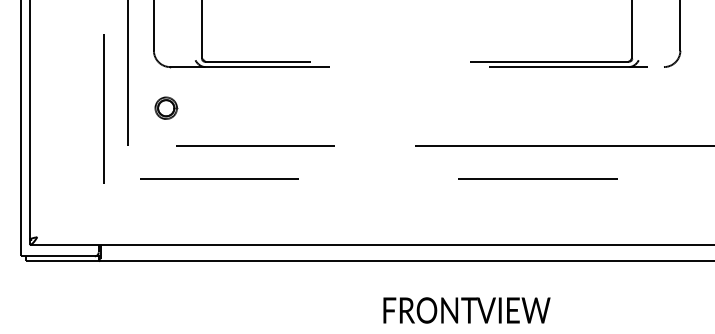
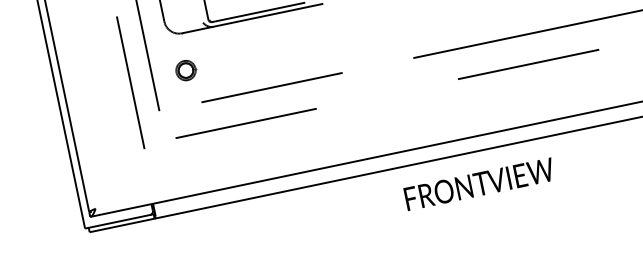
text: (466, 310) -> (479, 184), moved

